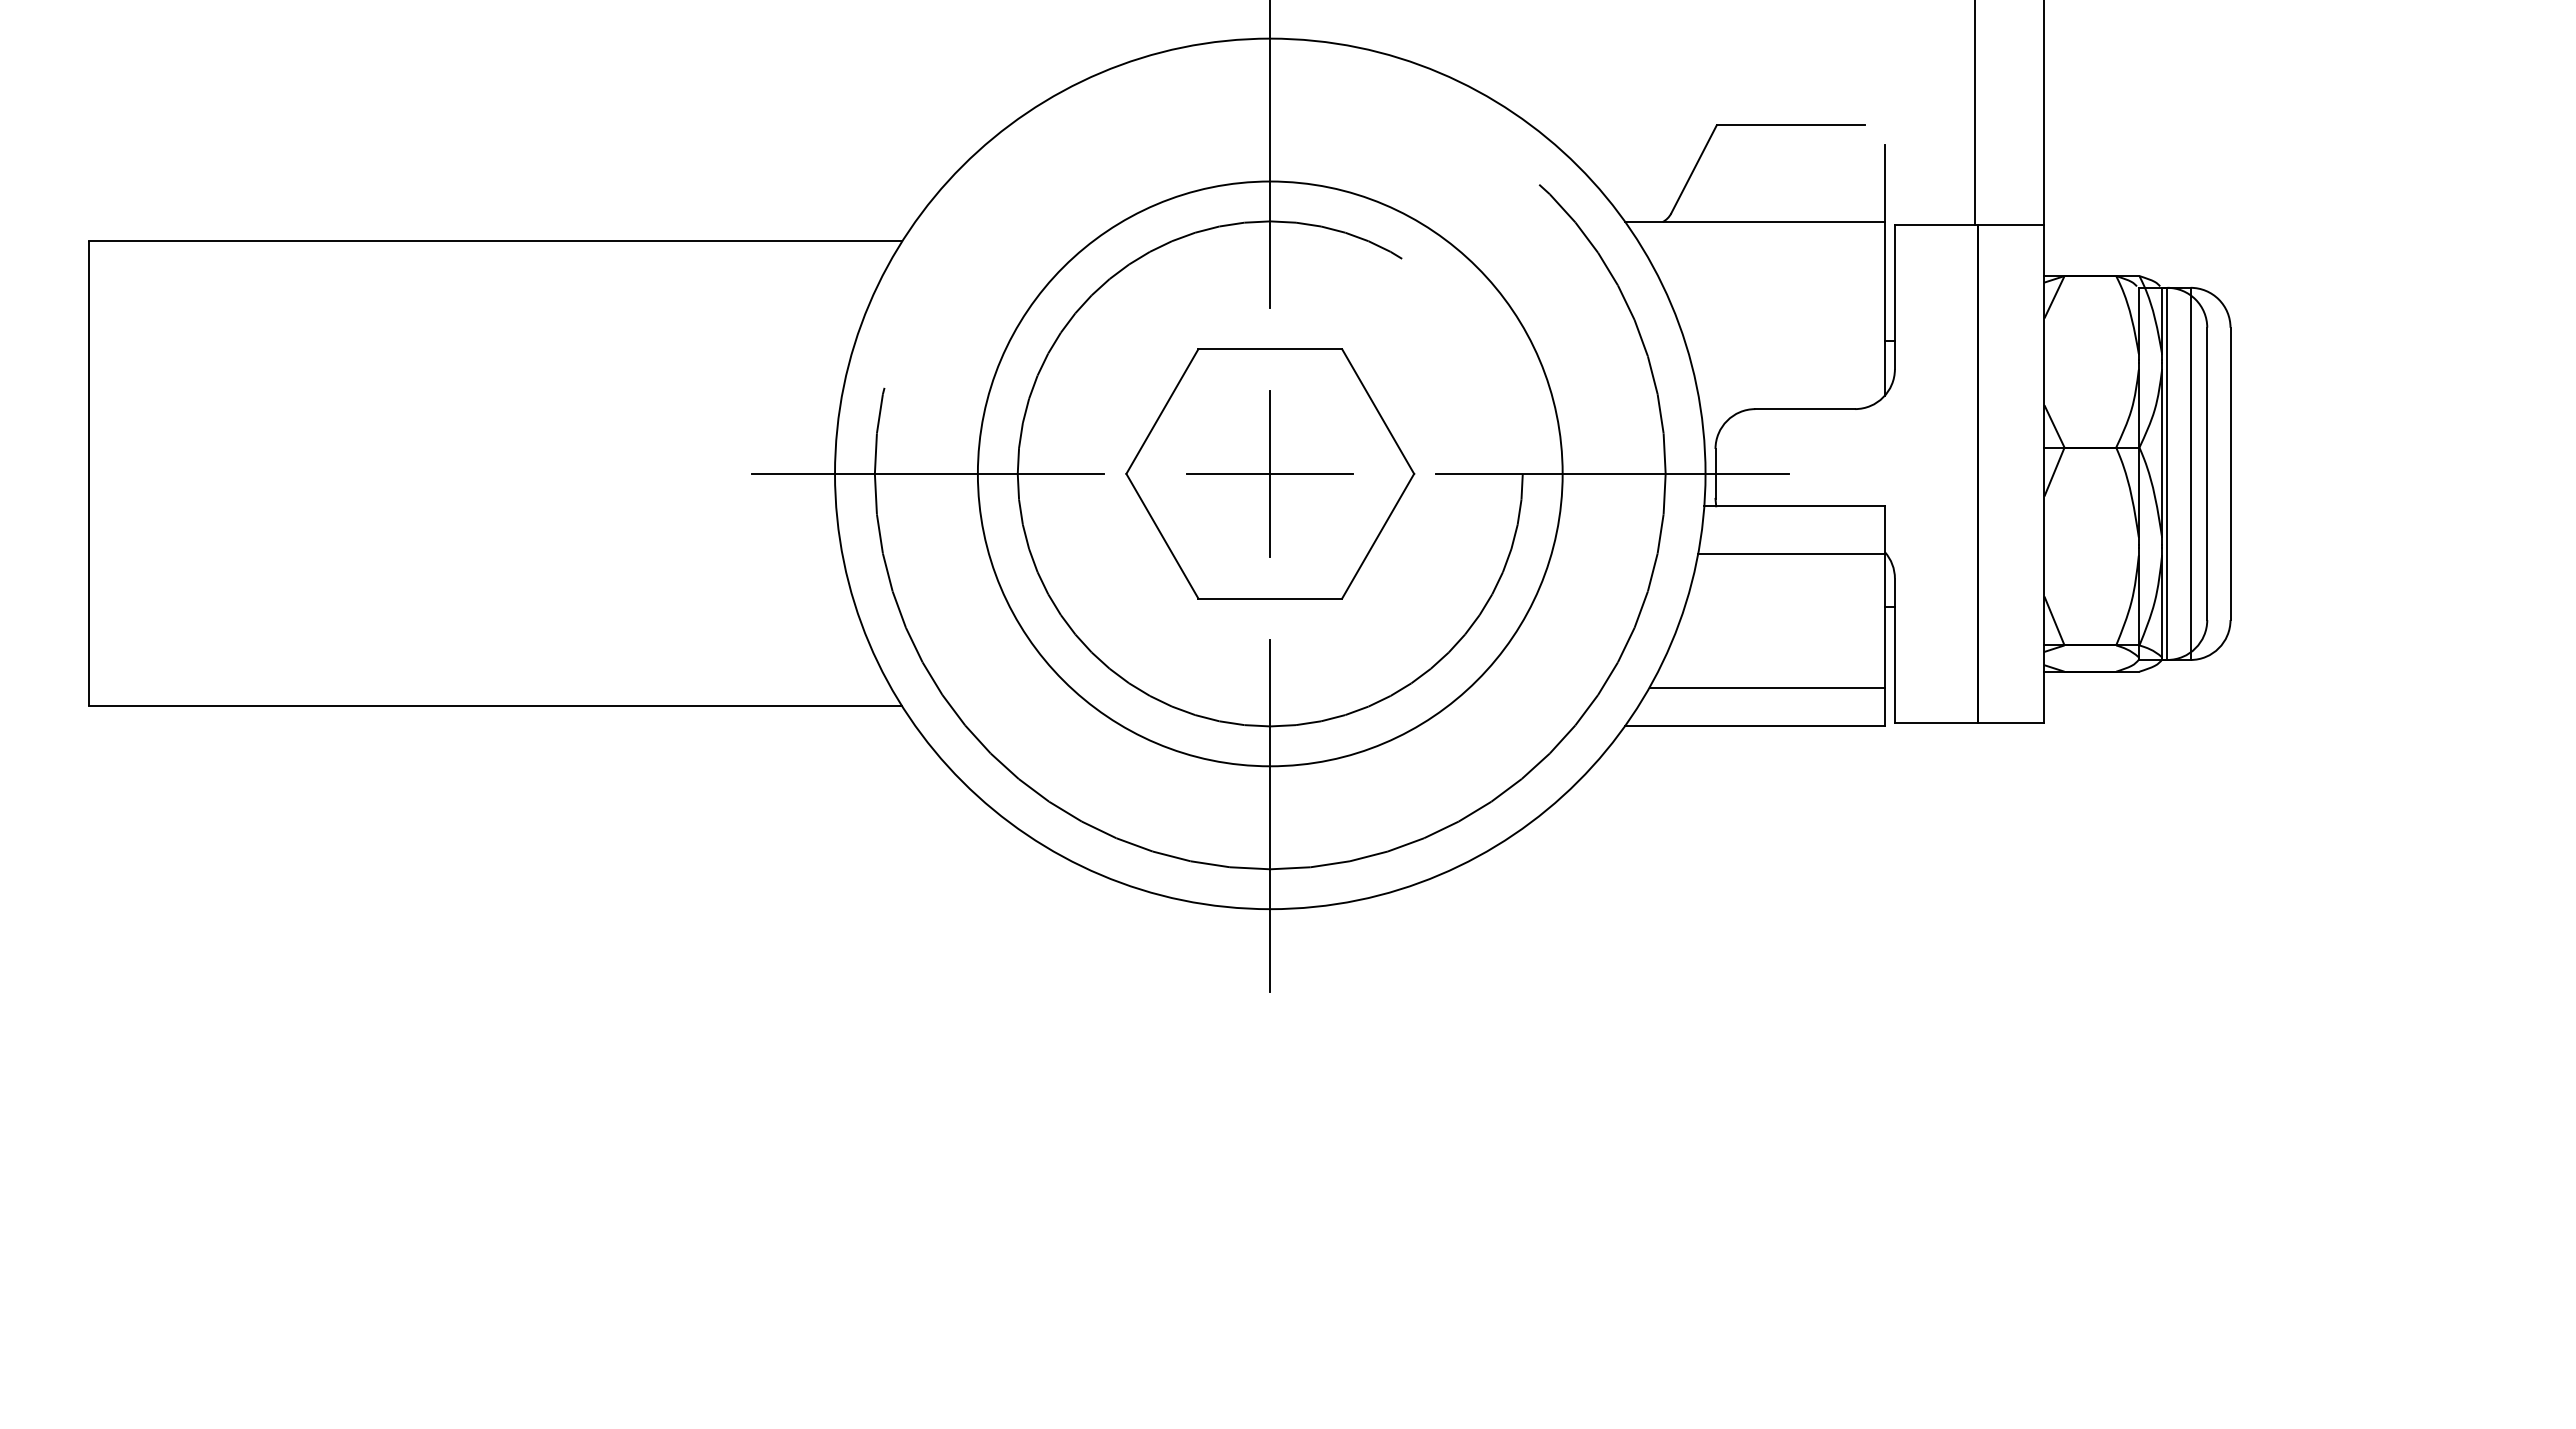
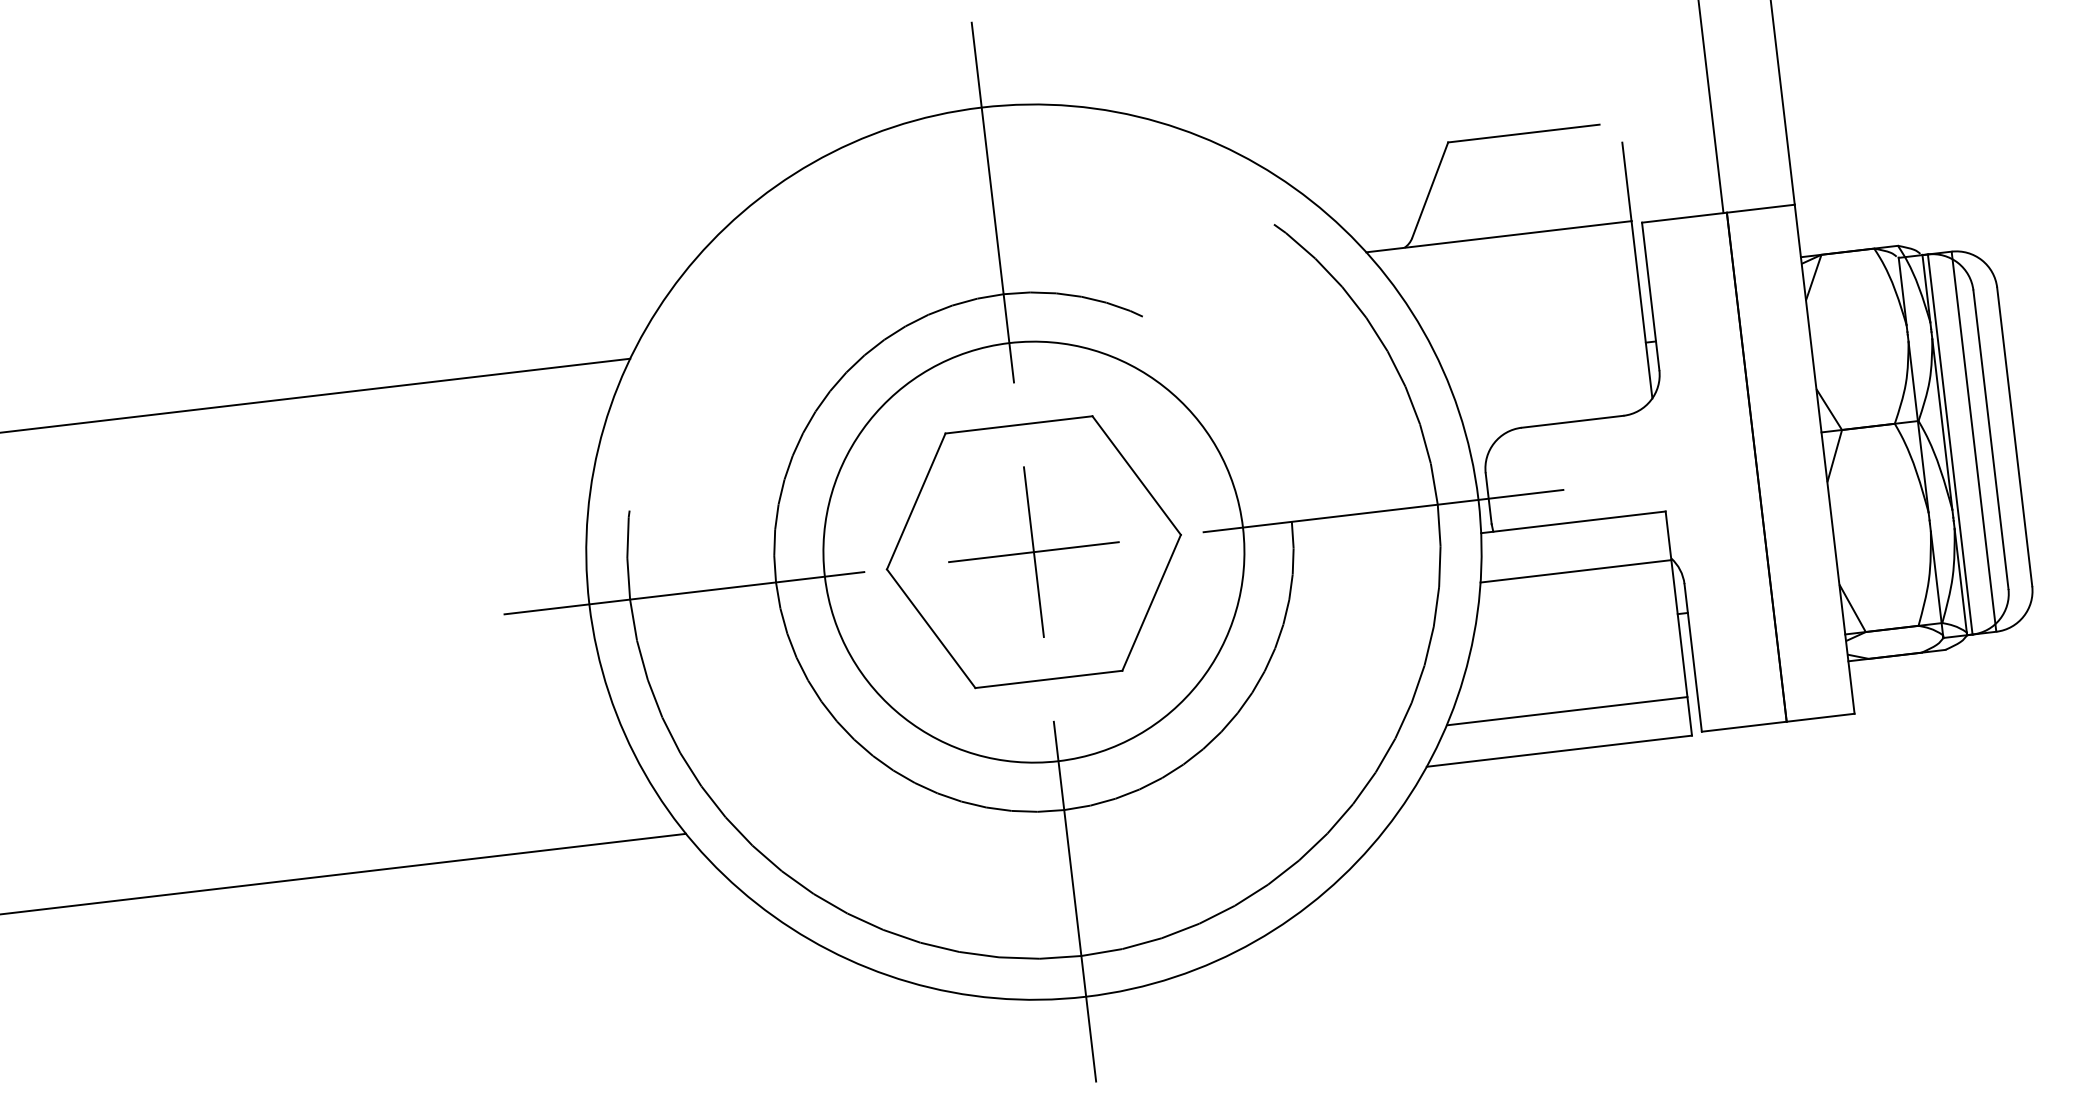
circle: (1269, 473) -> (1033, 551), size x0.7

